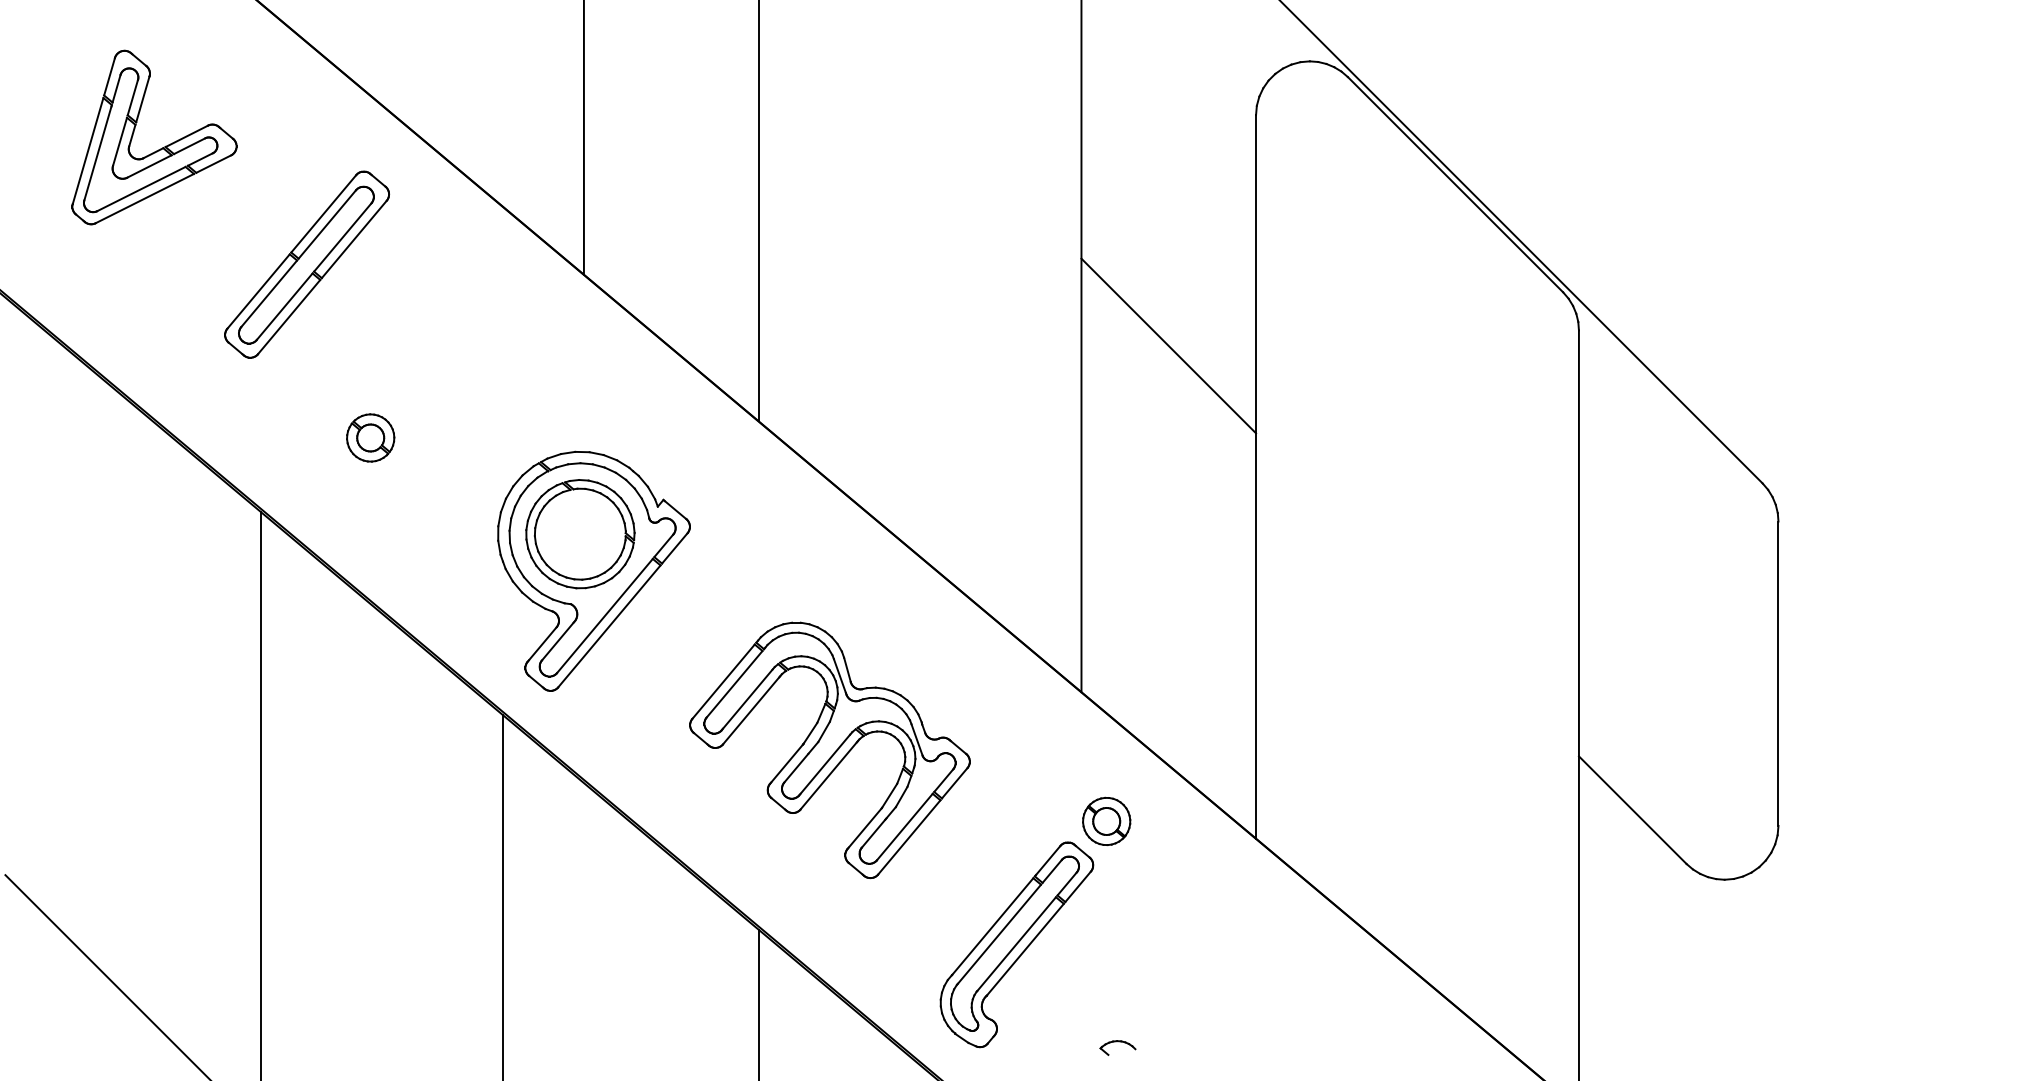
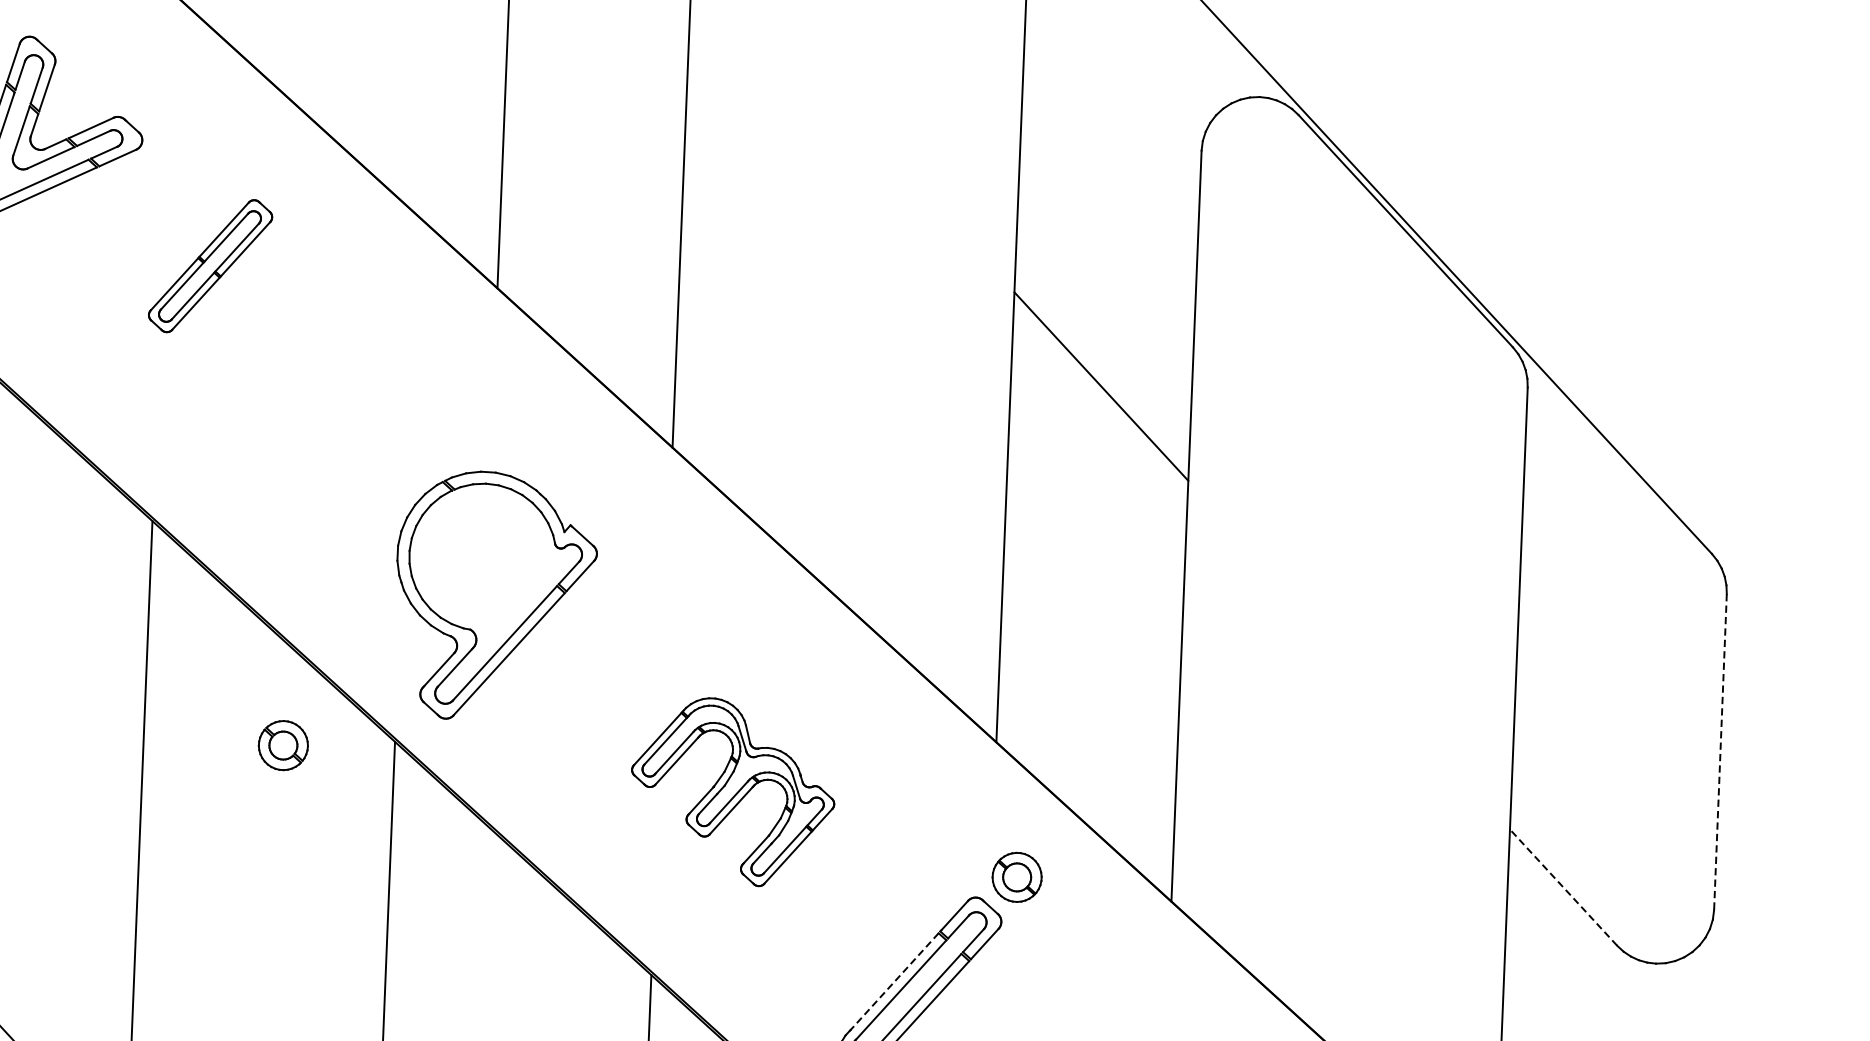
part: (306, 264) -> (209, 266), size x0.7
part: (370, 437) -> (283, 745), moved
part: (580, 534) -> (483, 557), removed
line: (1778, 674) -> (1720, 752), solid -> dashed
part: (829, 750) -> (732, 792), size x0.7
line: (1632, 809) -> (1563, 886), solid -> dashed
line: (992, 926) -> (894, 981), solid -> dashed

